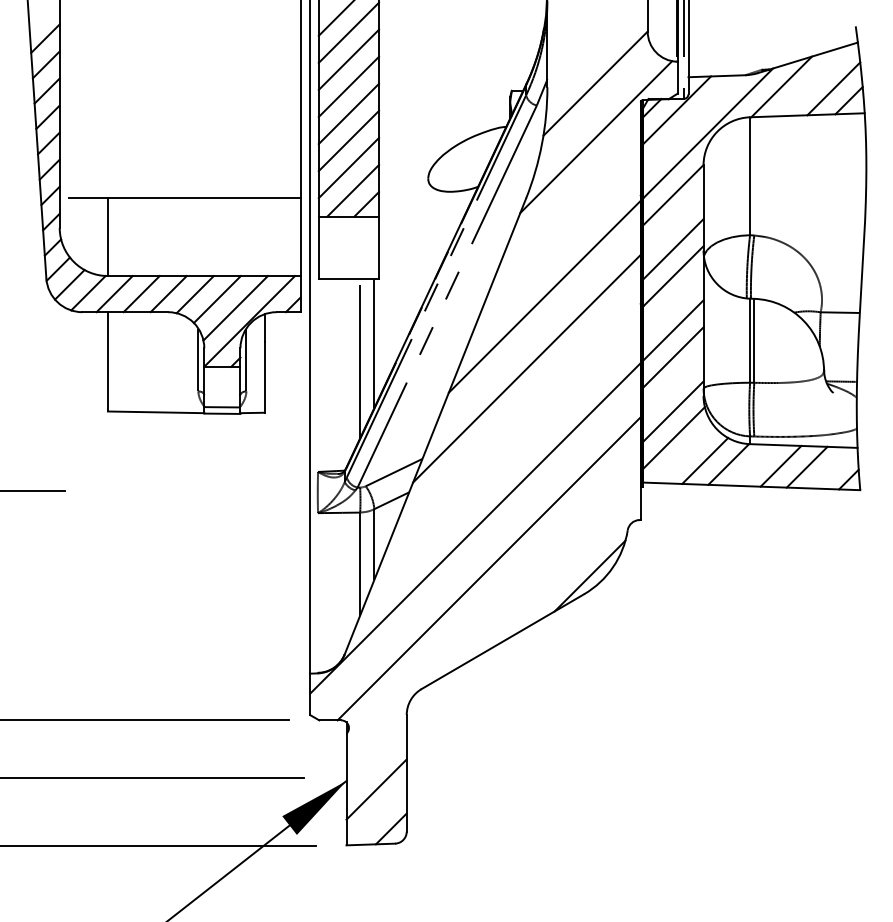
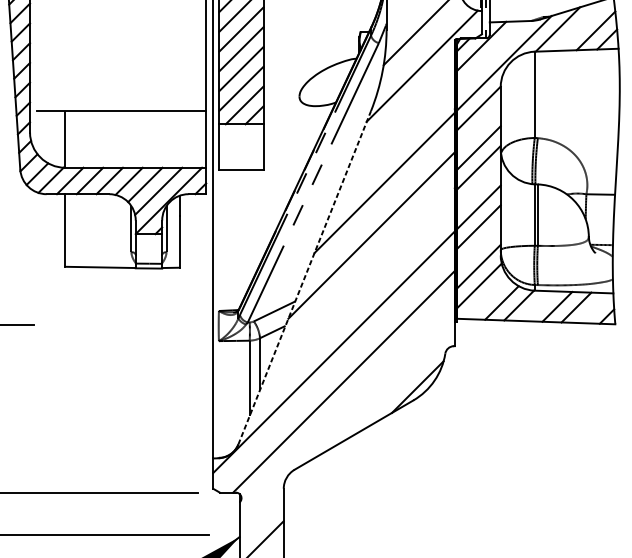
line: (374, 343) -> (260, 217), removed
line: (360, 358) -> (249, 228), removed
line: (435, 426) -> (304, 277), solid -> dashed

